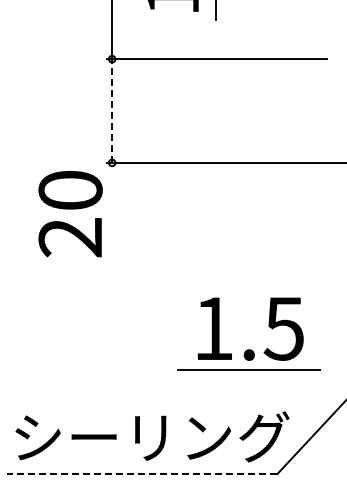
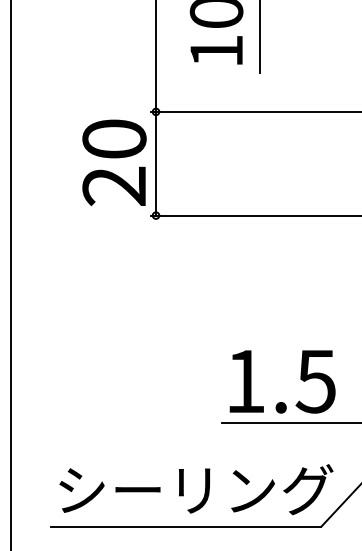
line: (112, 110) -> (156, 163), dashed -> solid
text: (70, 213) -> (114, 162), moved
text: (250, 328) -> (282, 381), moved
line: (141, 473) -> (185, 526), dashed -> solid

